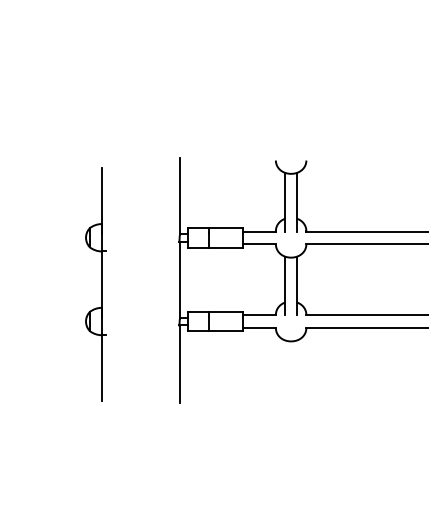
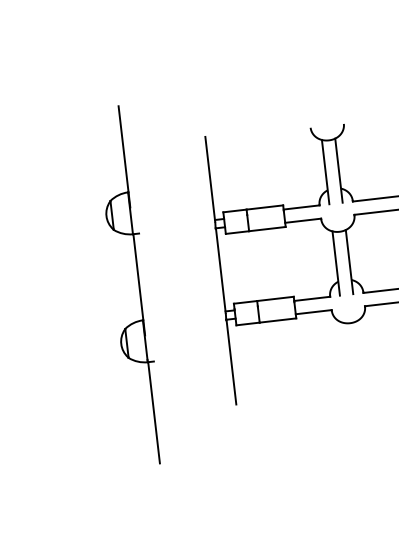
part: (95, 284) -> (129, 285), size x1.4

